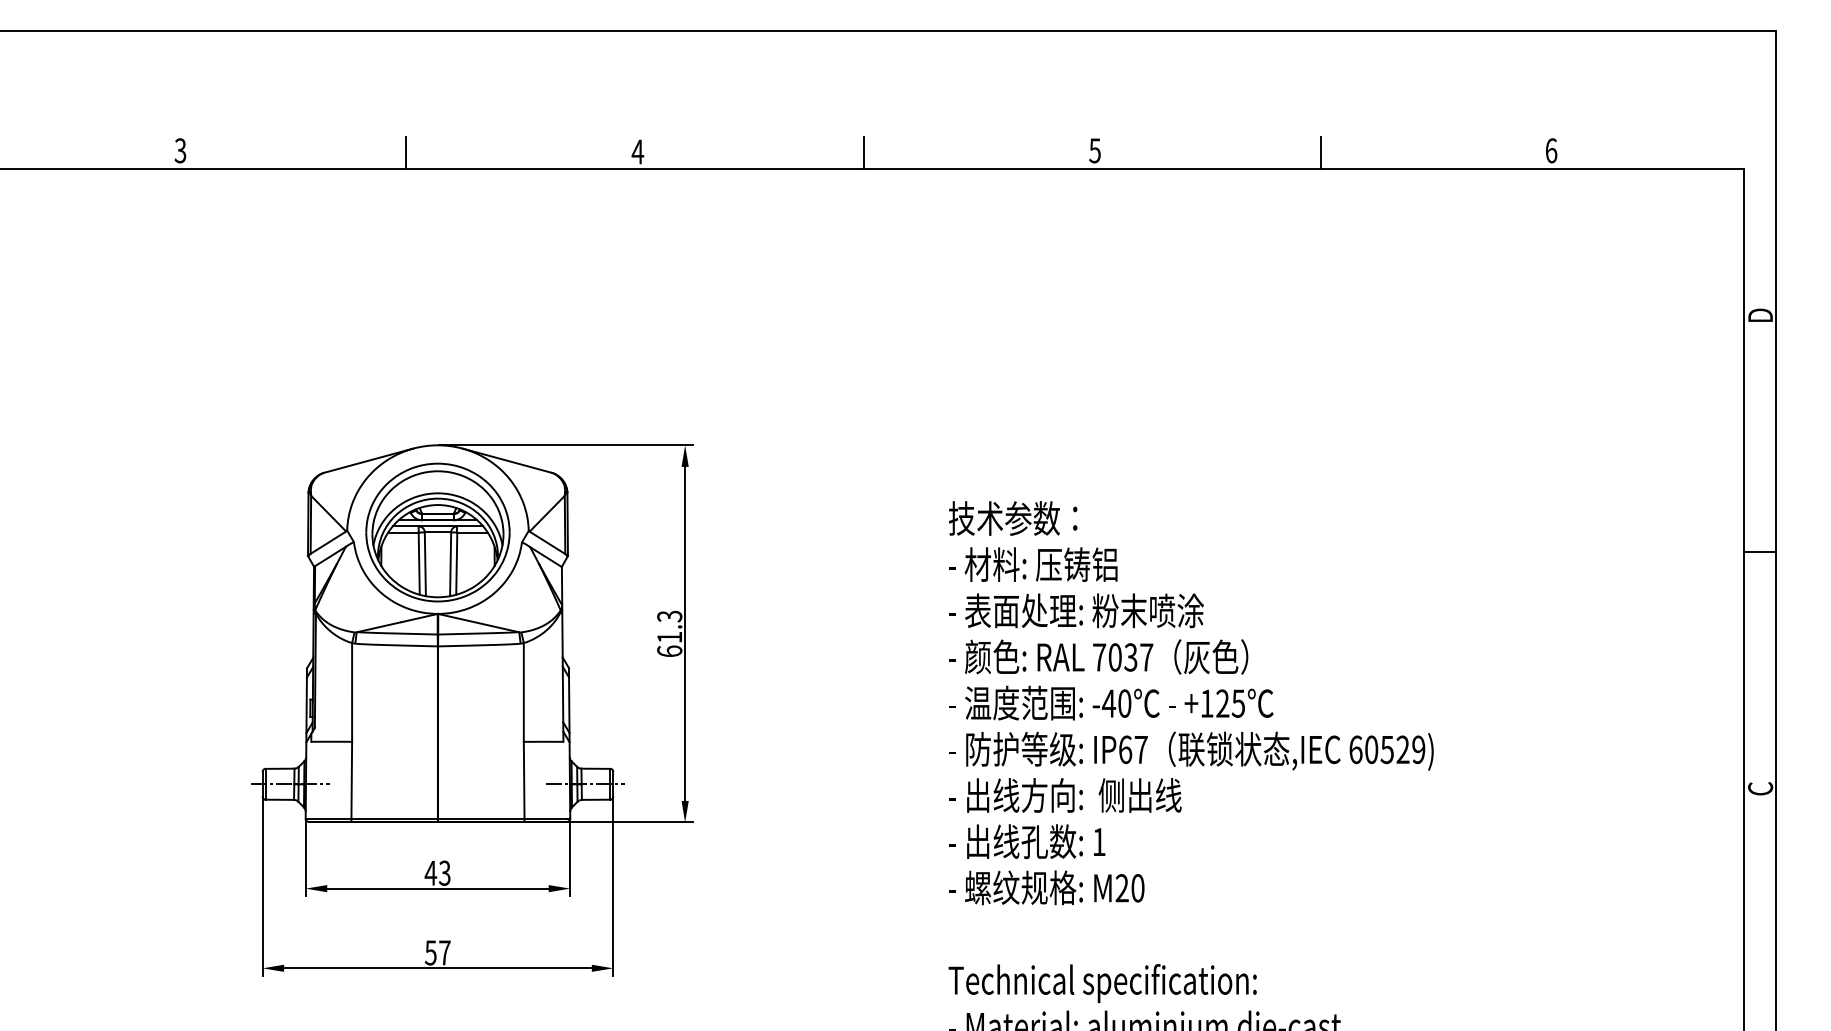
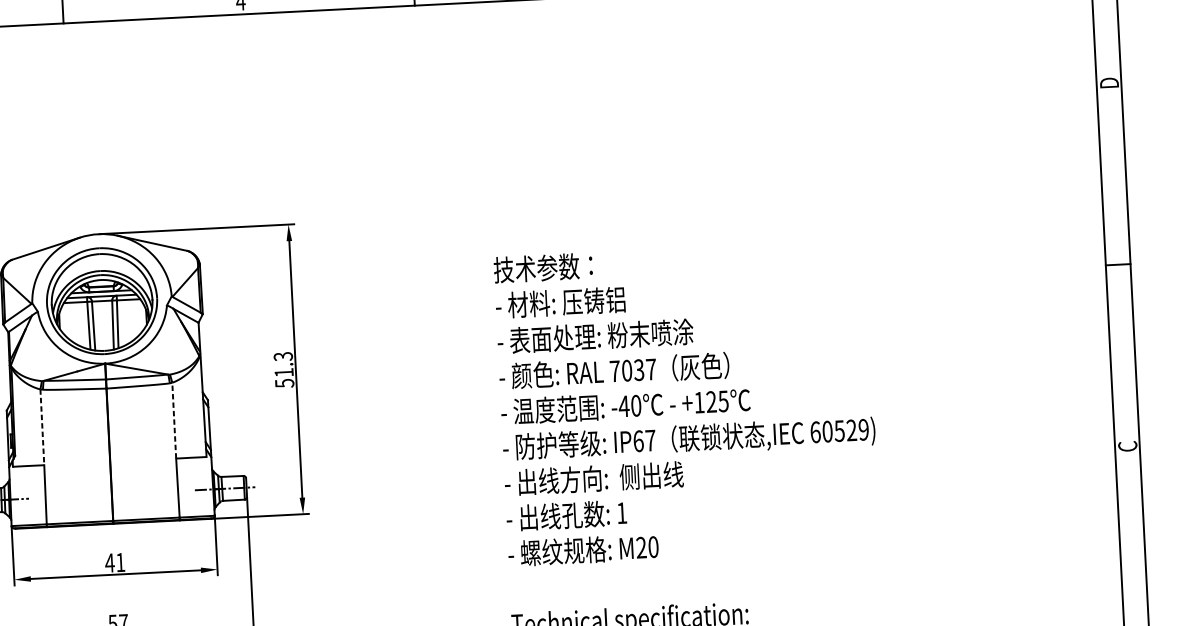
text: (669, 651) -> (284, 383), 61.3 -> 51.3
line: (523, 691) -> (173, 419), solid -> dashed
line: (352, 692) -> (42, 427), solid -> dashed
text: (444, 872) -> (120, 562), 43 -> 41

